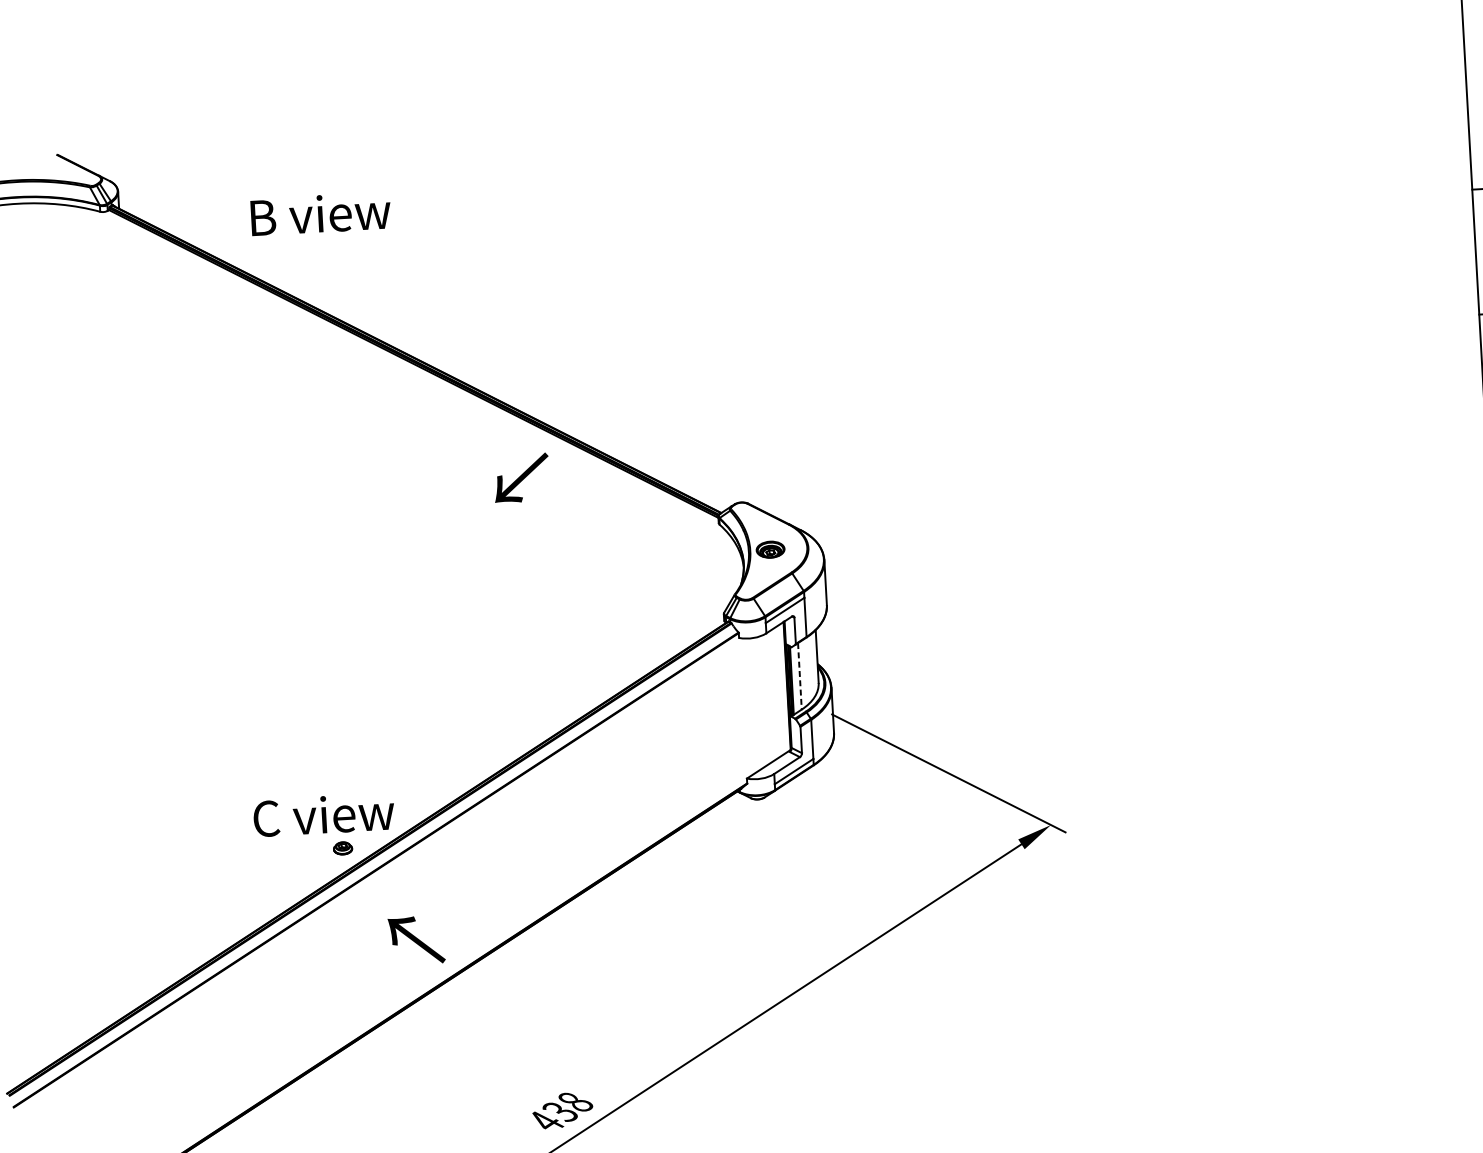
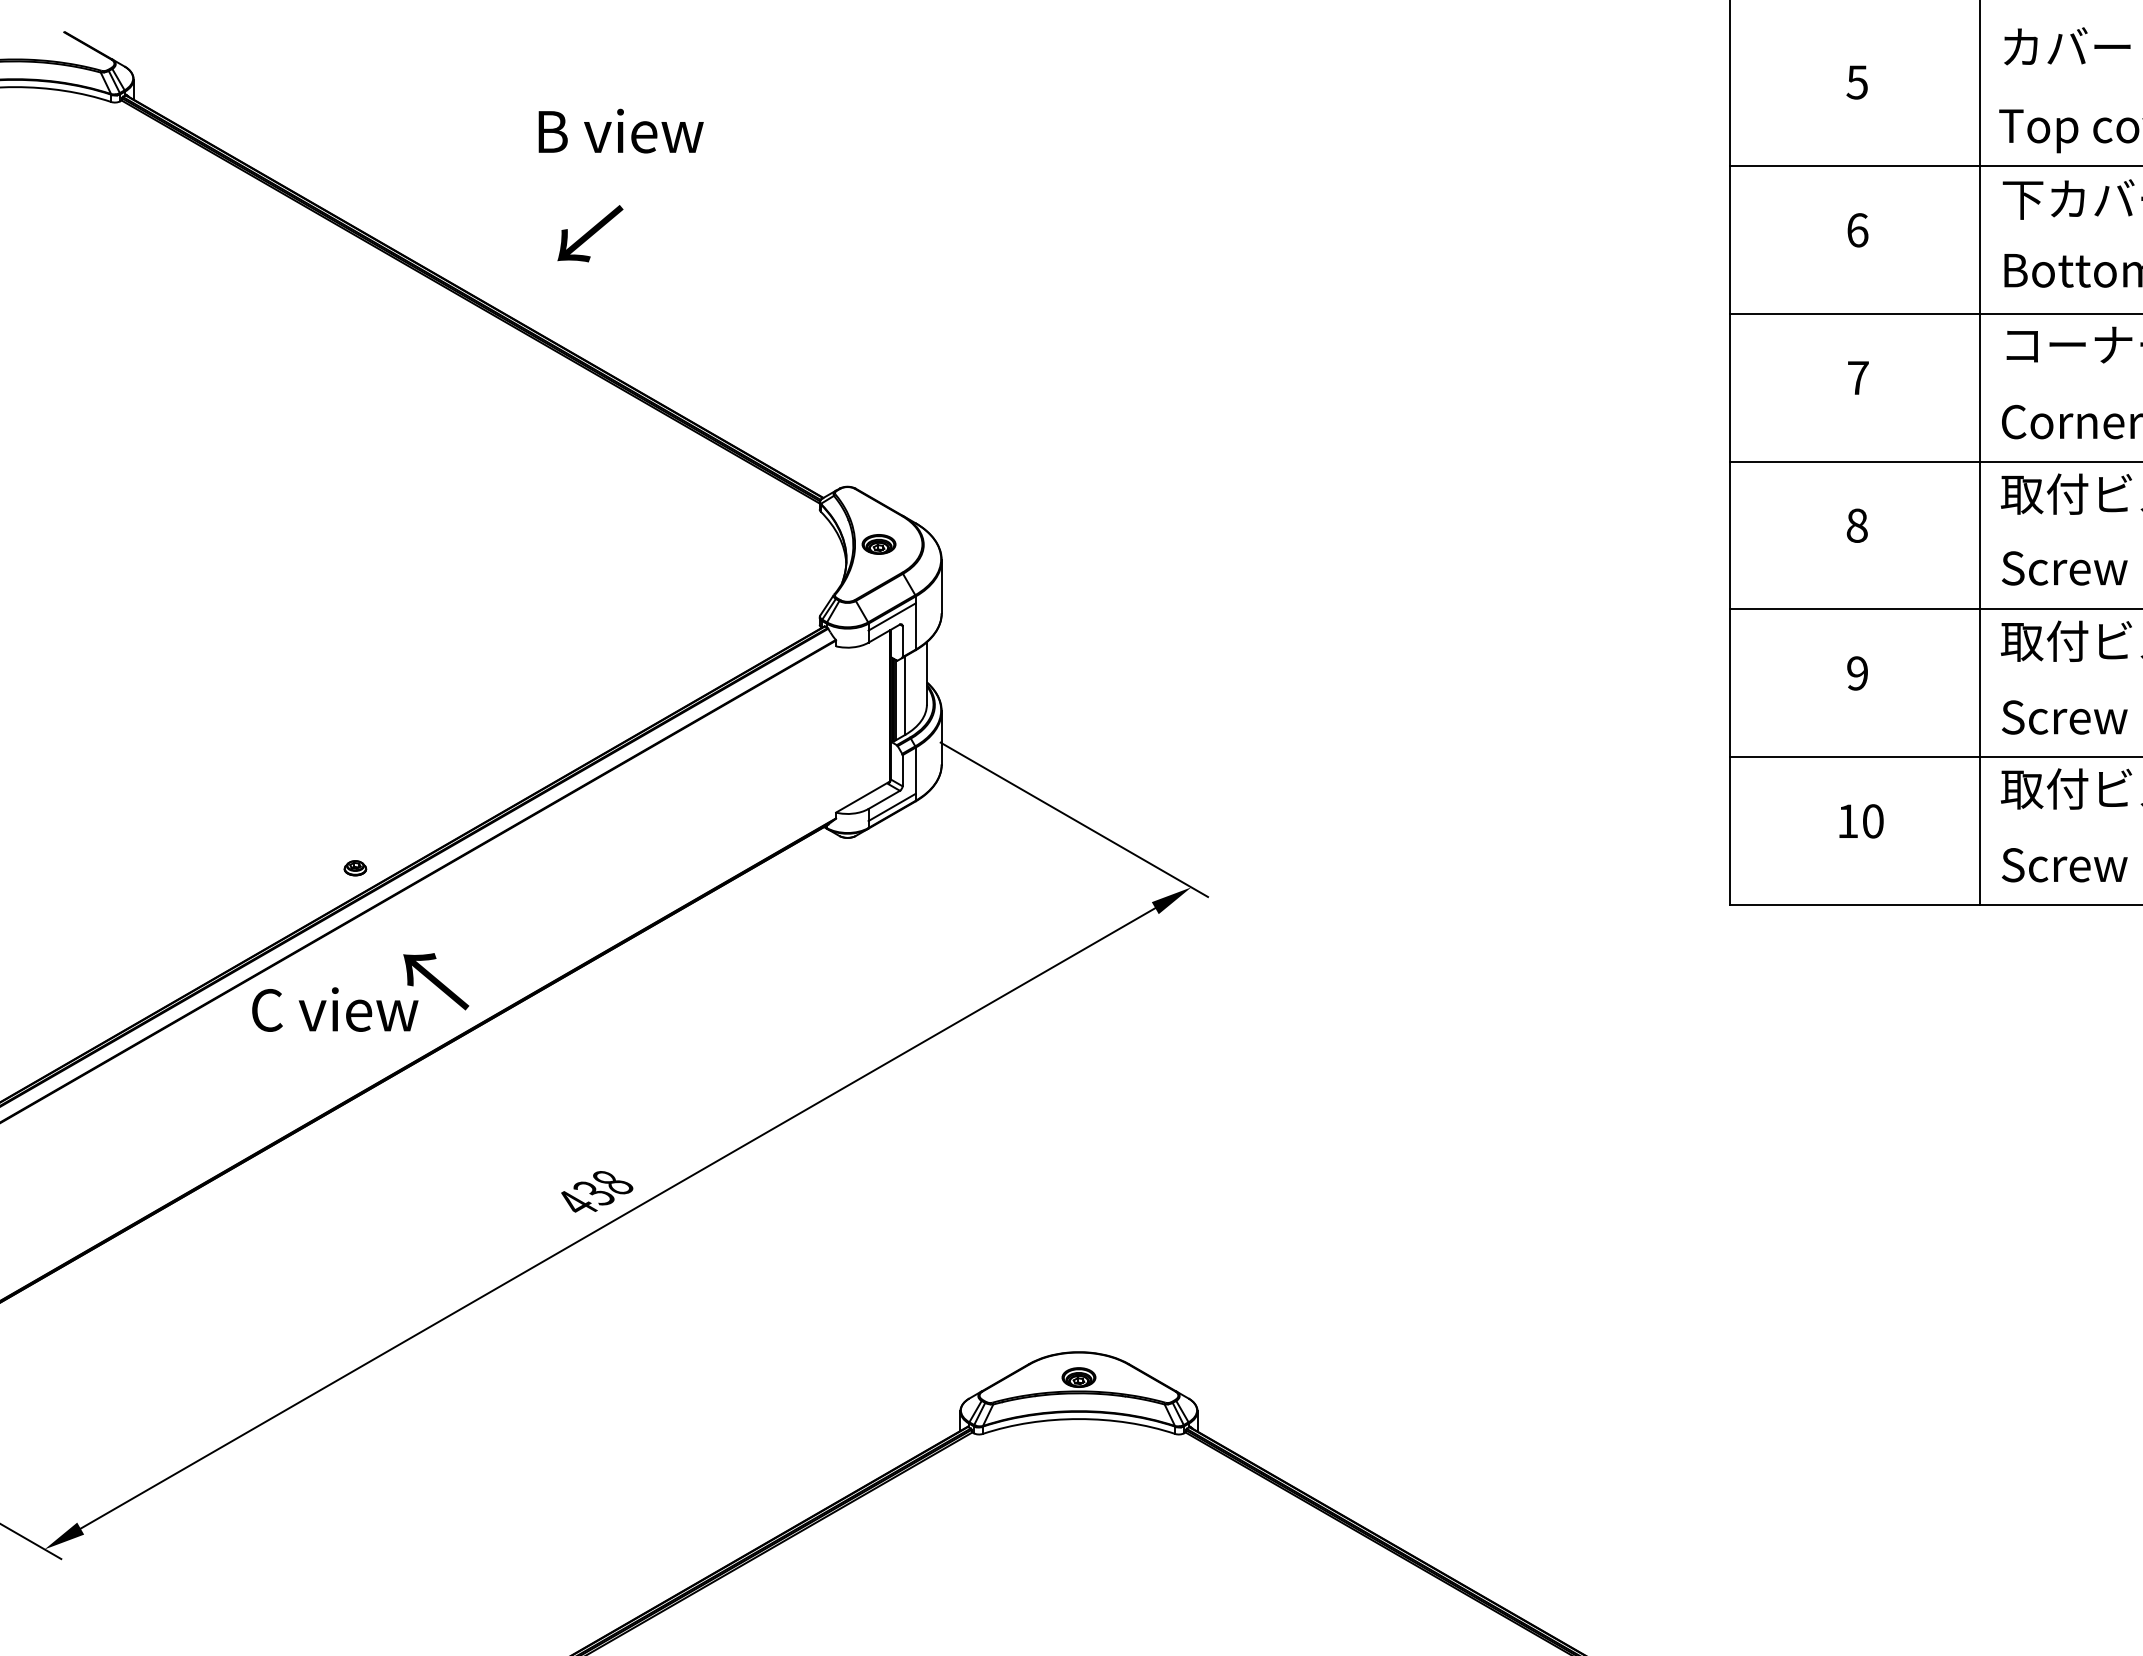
text: (320, 213) -> (620, 130), moved
text: (521, 477) -> (590, 233), moved
line: (800, 677) -> (905, 696), dashed -> solid
text: (324, 814) -> (335, 1009), moved

